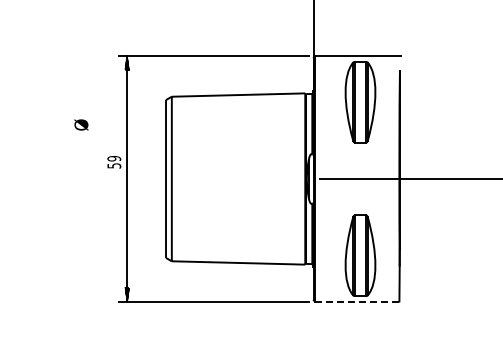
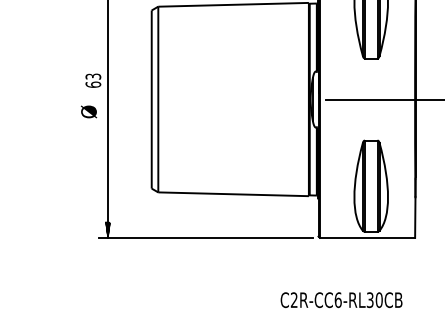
text: (81, 124) -> (89, 111), moved
text: (114, 162) -> (93, 80), 59 -> 63
line: (357, 301) -> (367, 237), dashed -> solid

